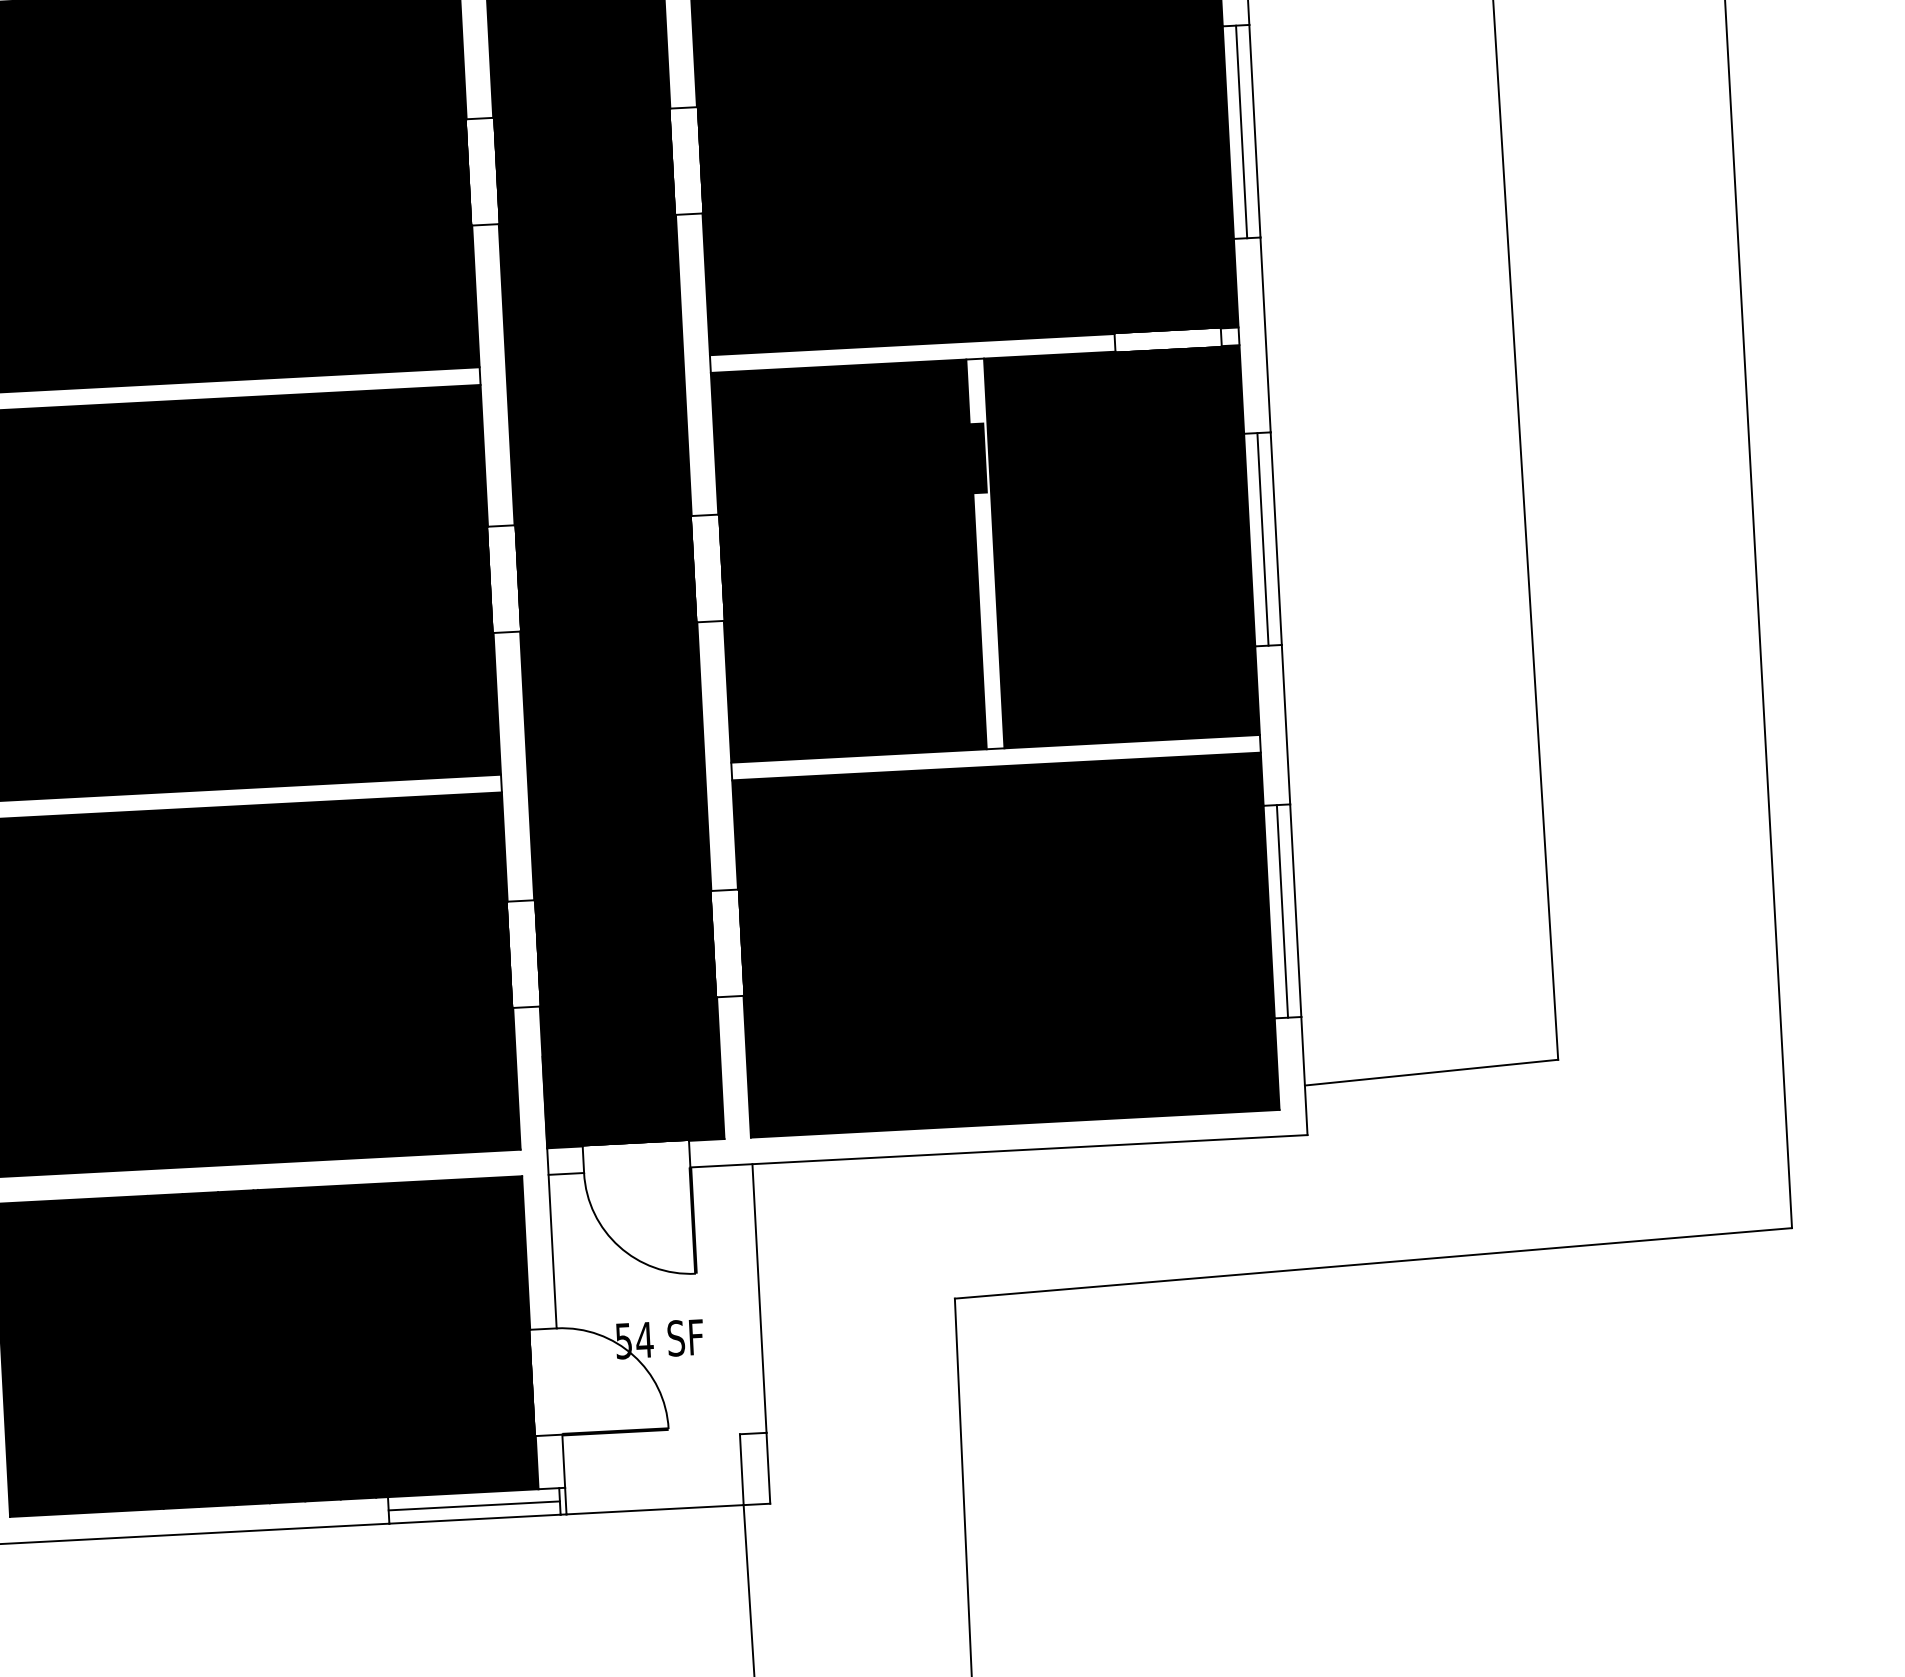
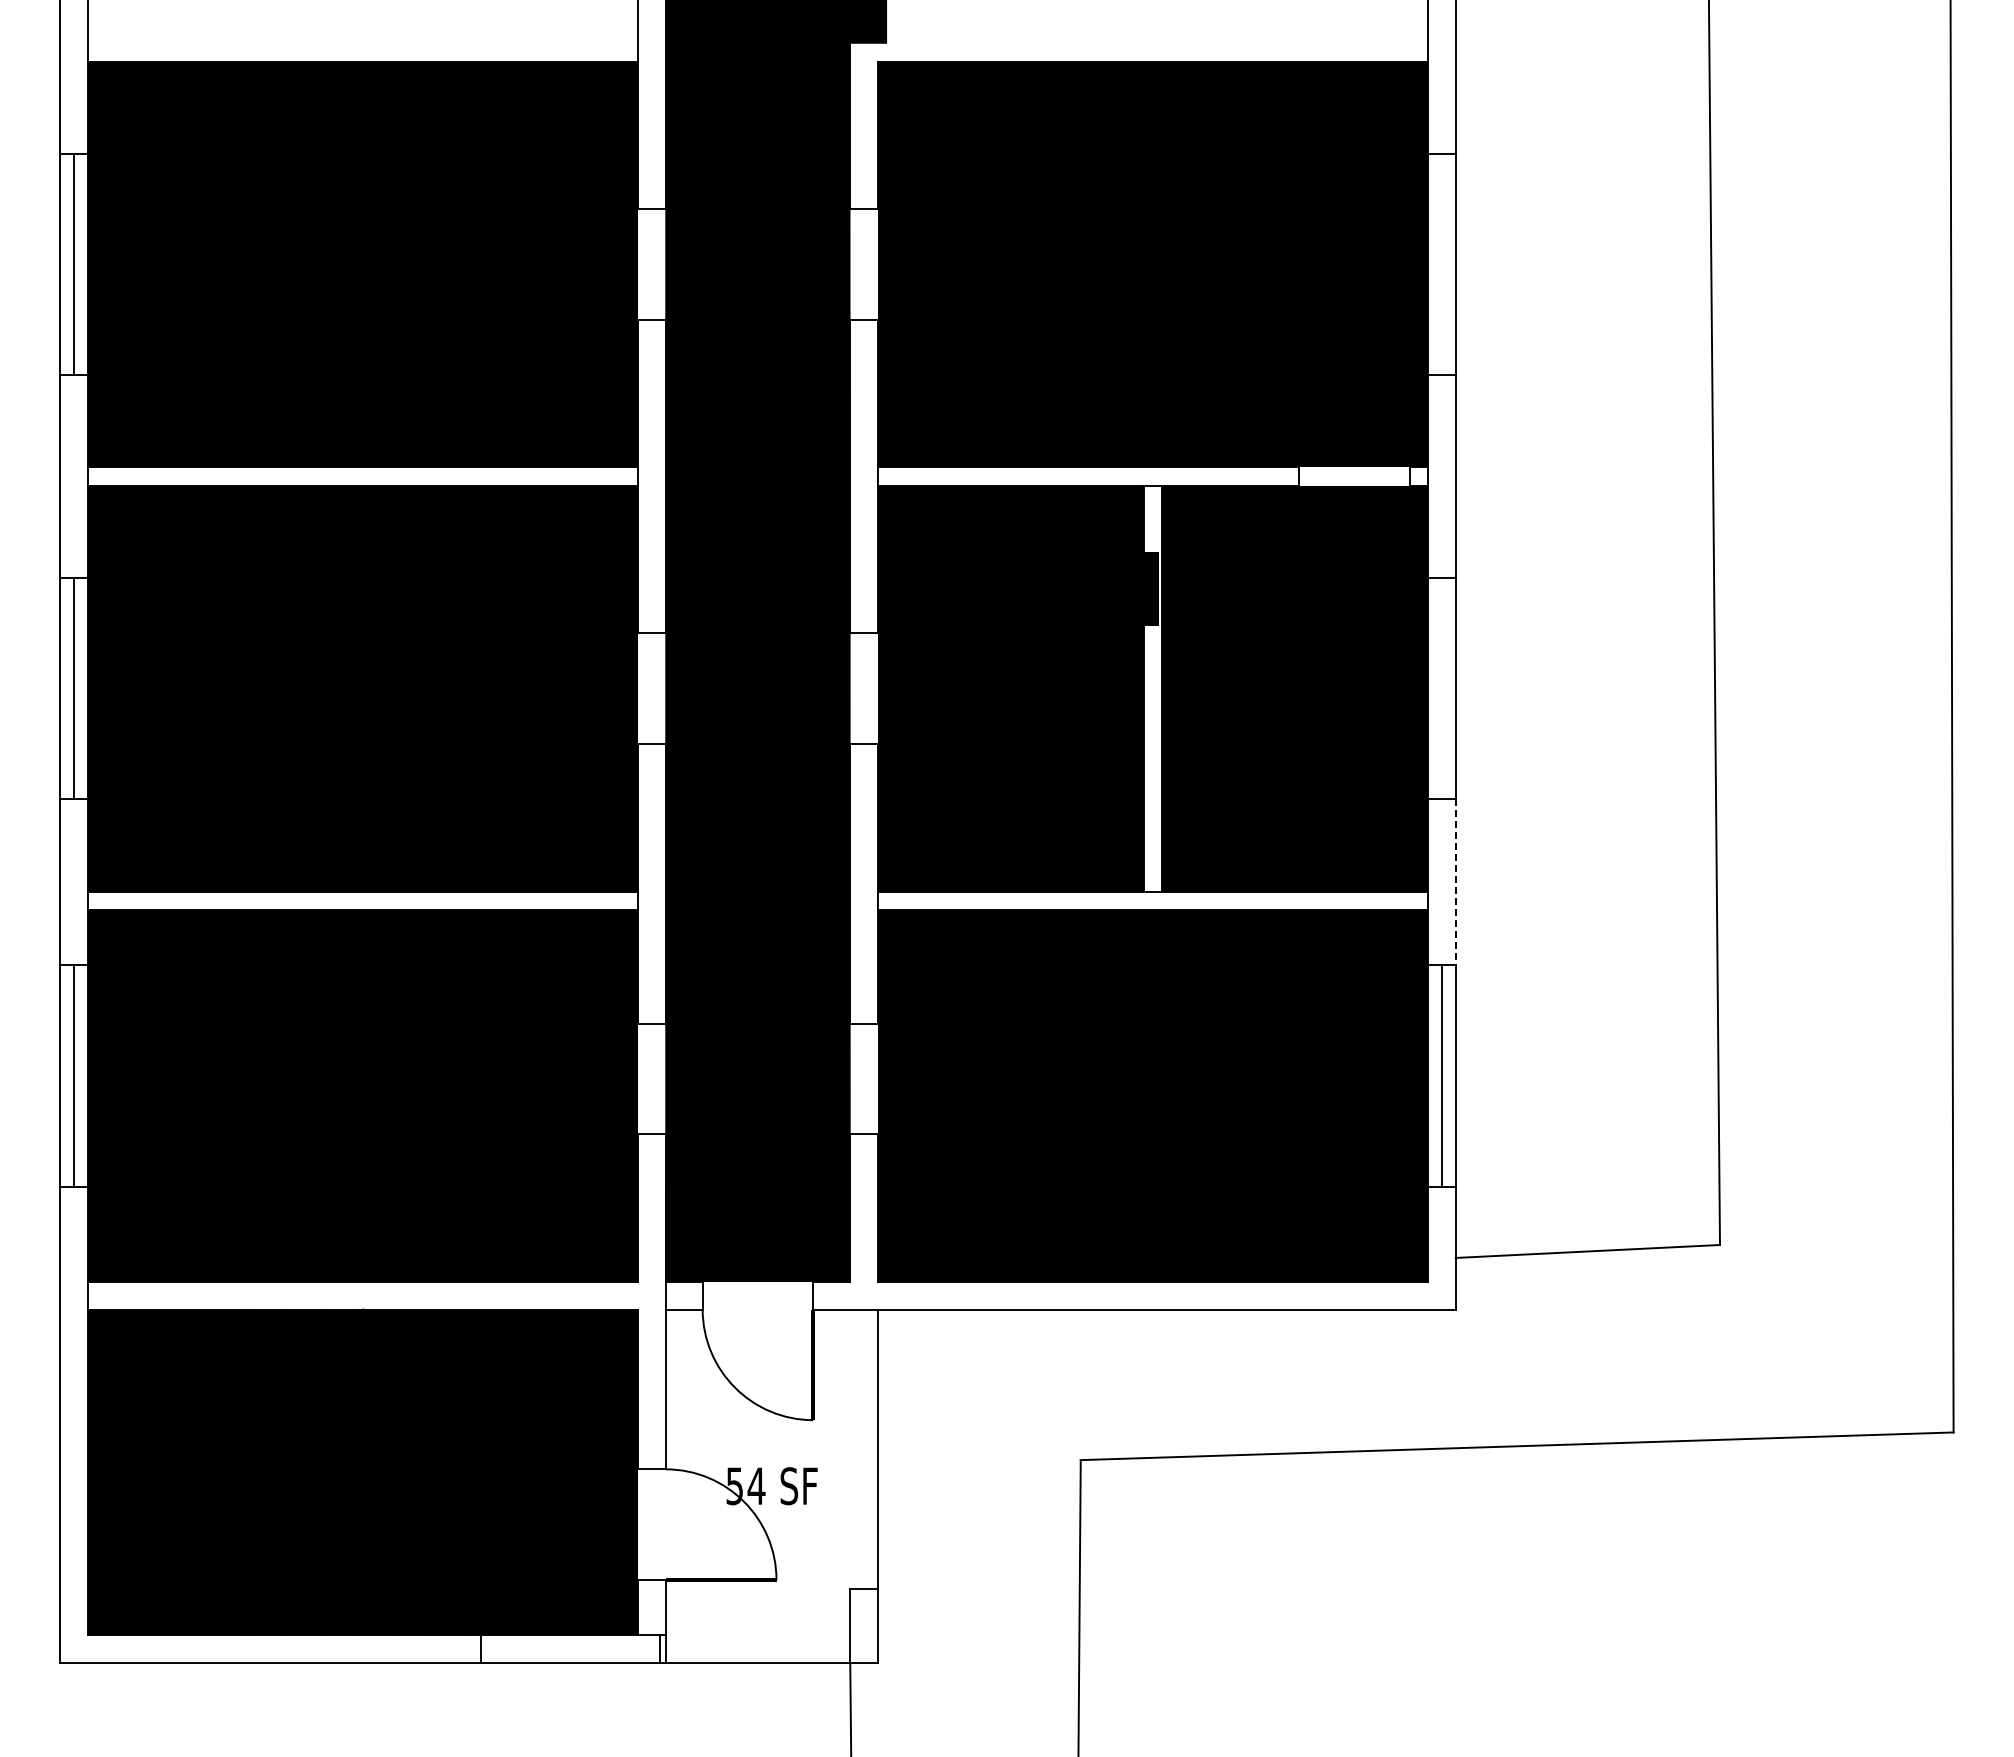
line: (1241, 131) -> (1441, 264), removed
line: (1262, 539) -> (1441, 688), removed
line: (1285, 724) -> (1455, 882), solid -> dashed
line: (474, 1506) -> (570, 1649), removed

